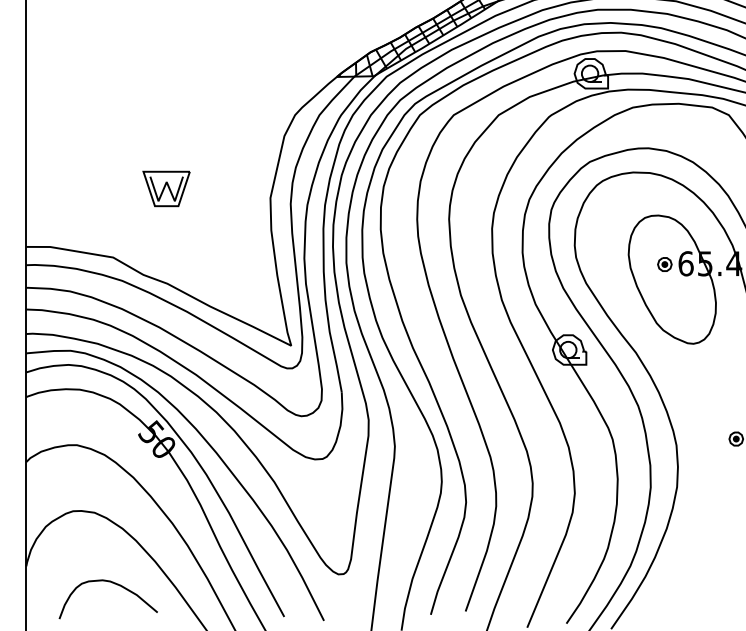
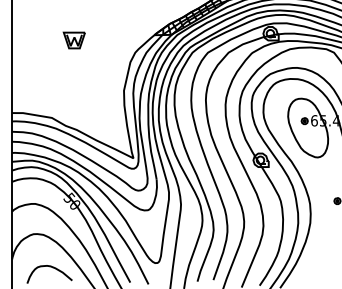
part: (164, 188) -> (73, 40), moved

